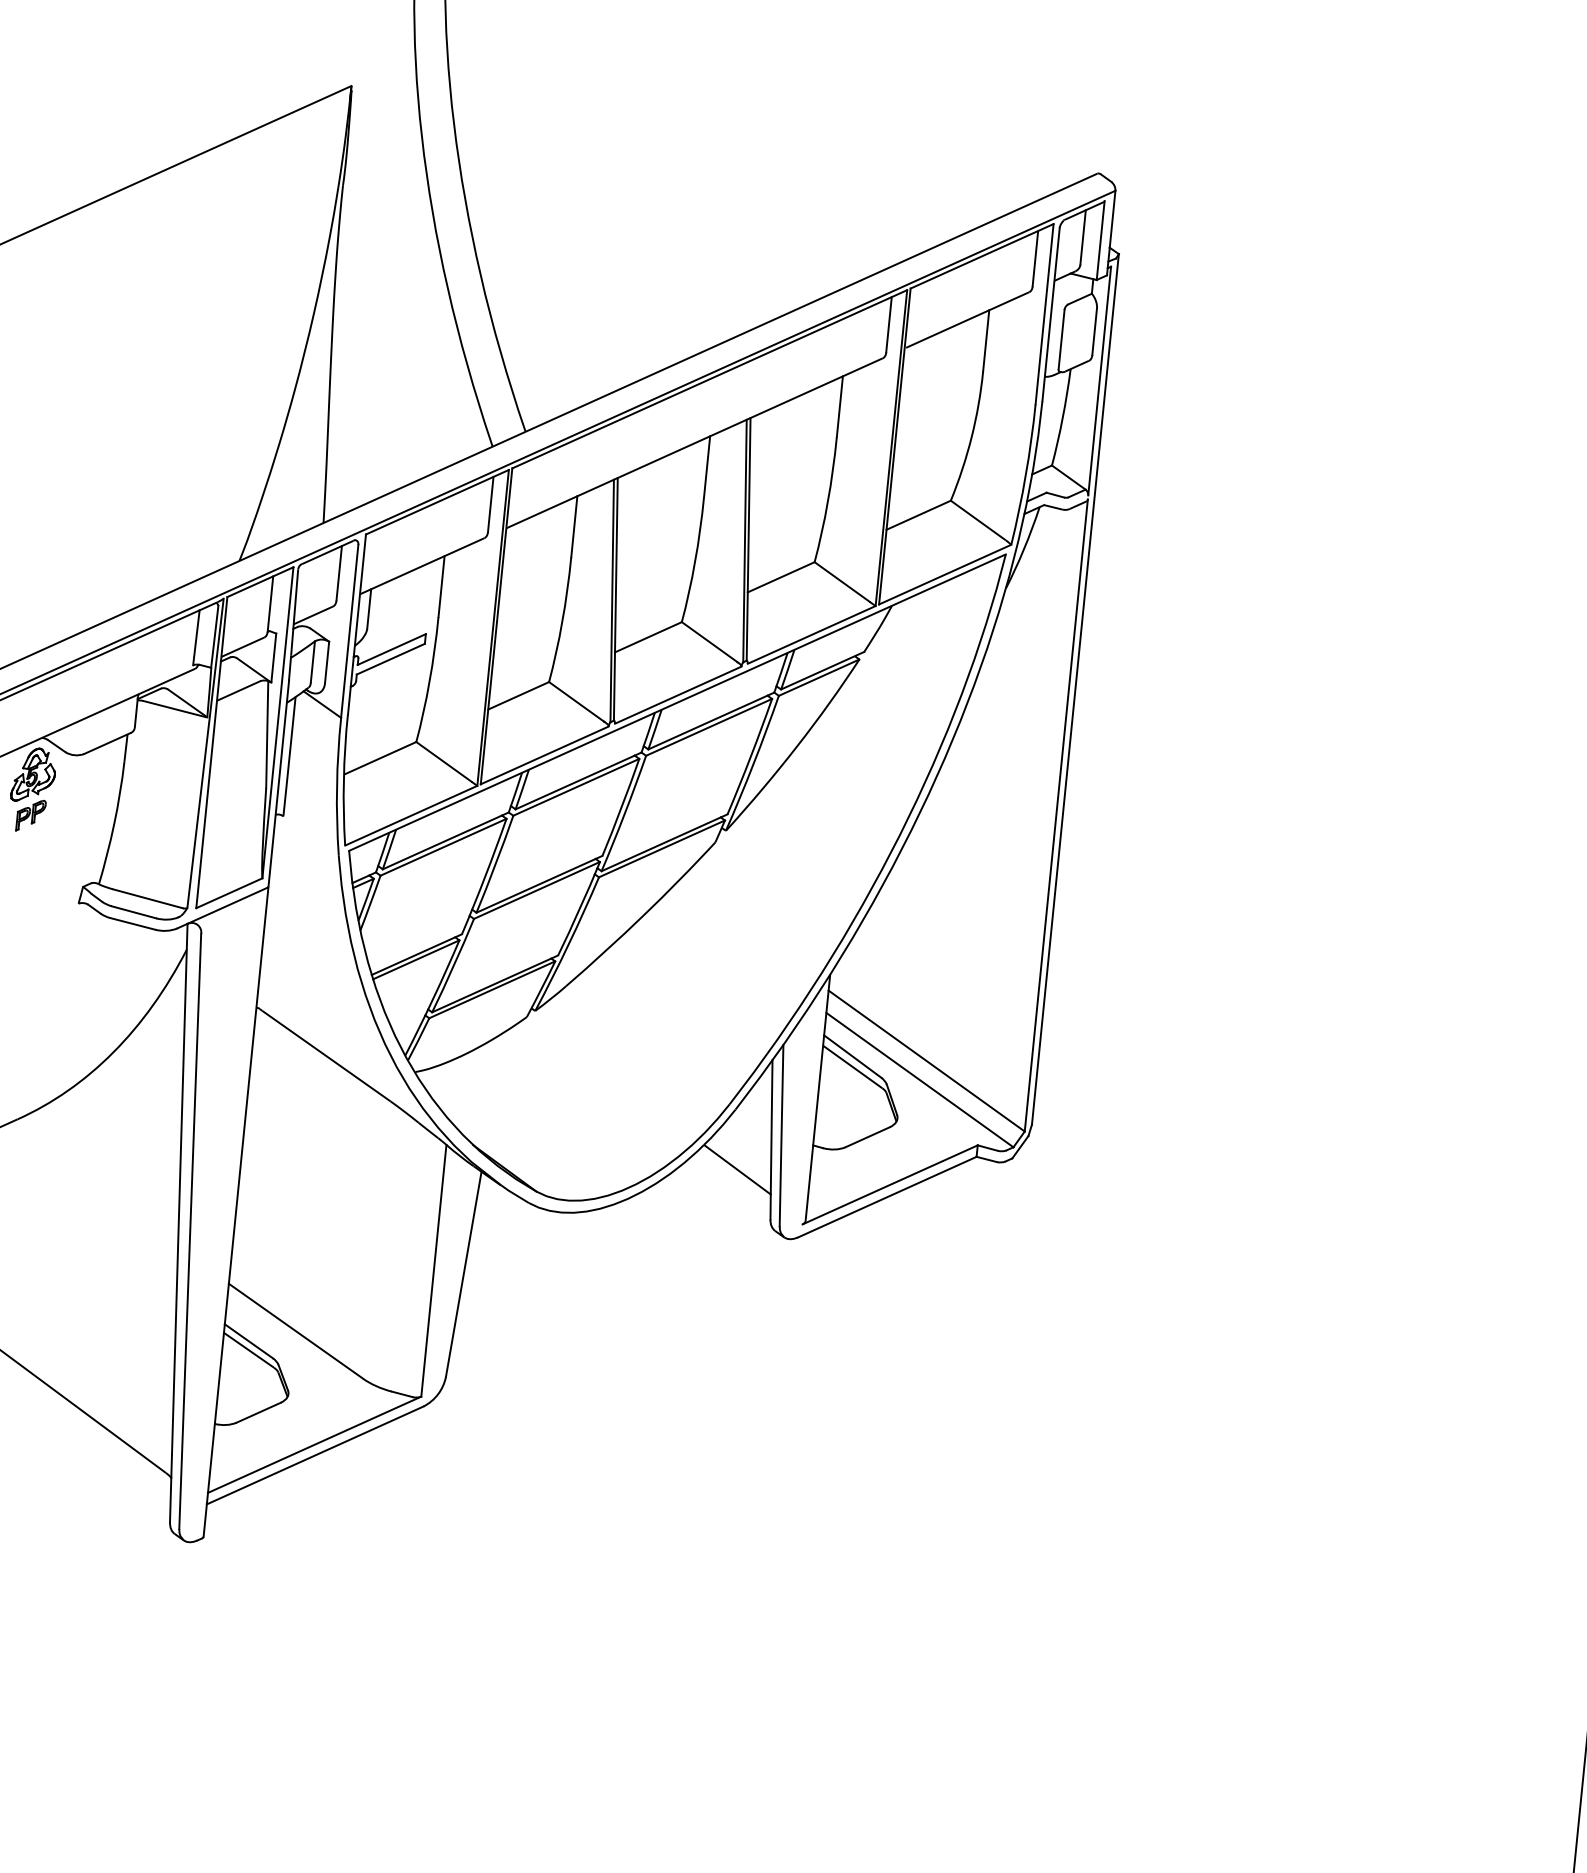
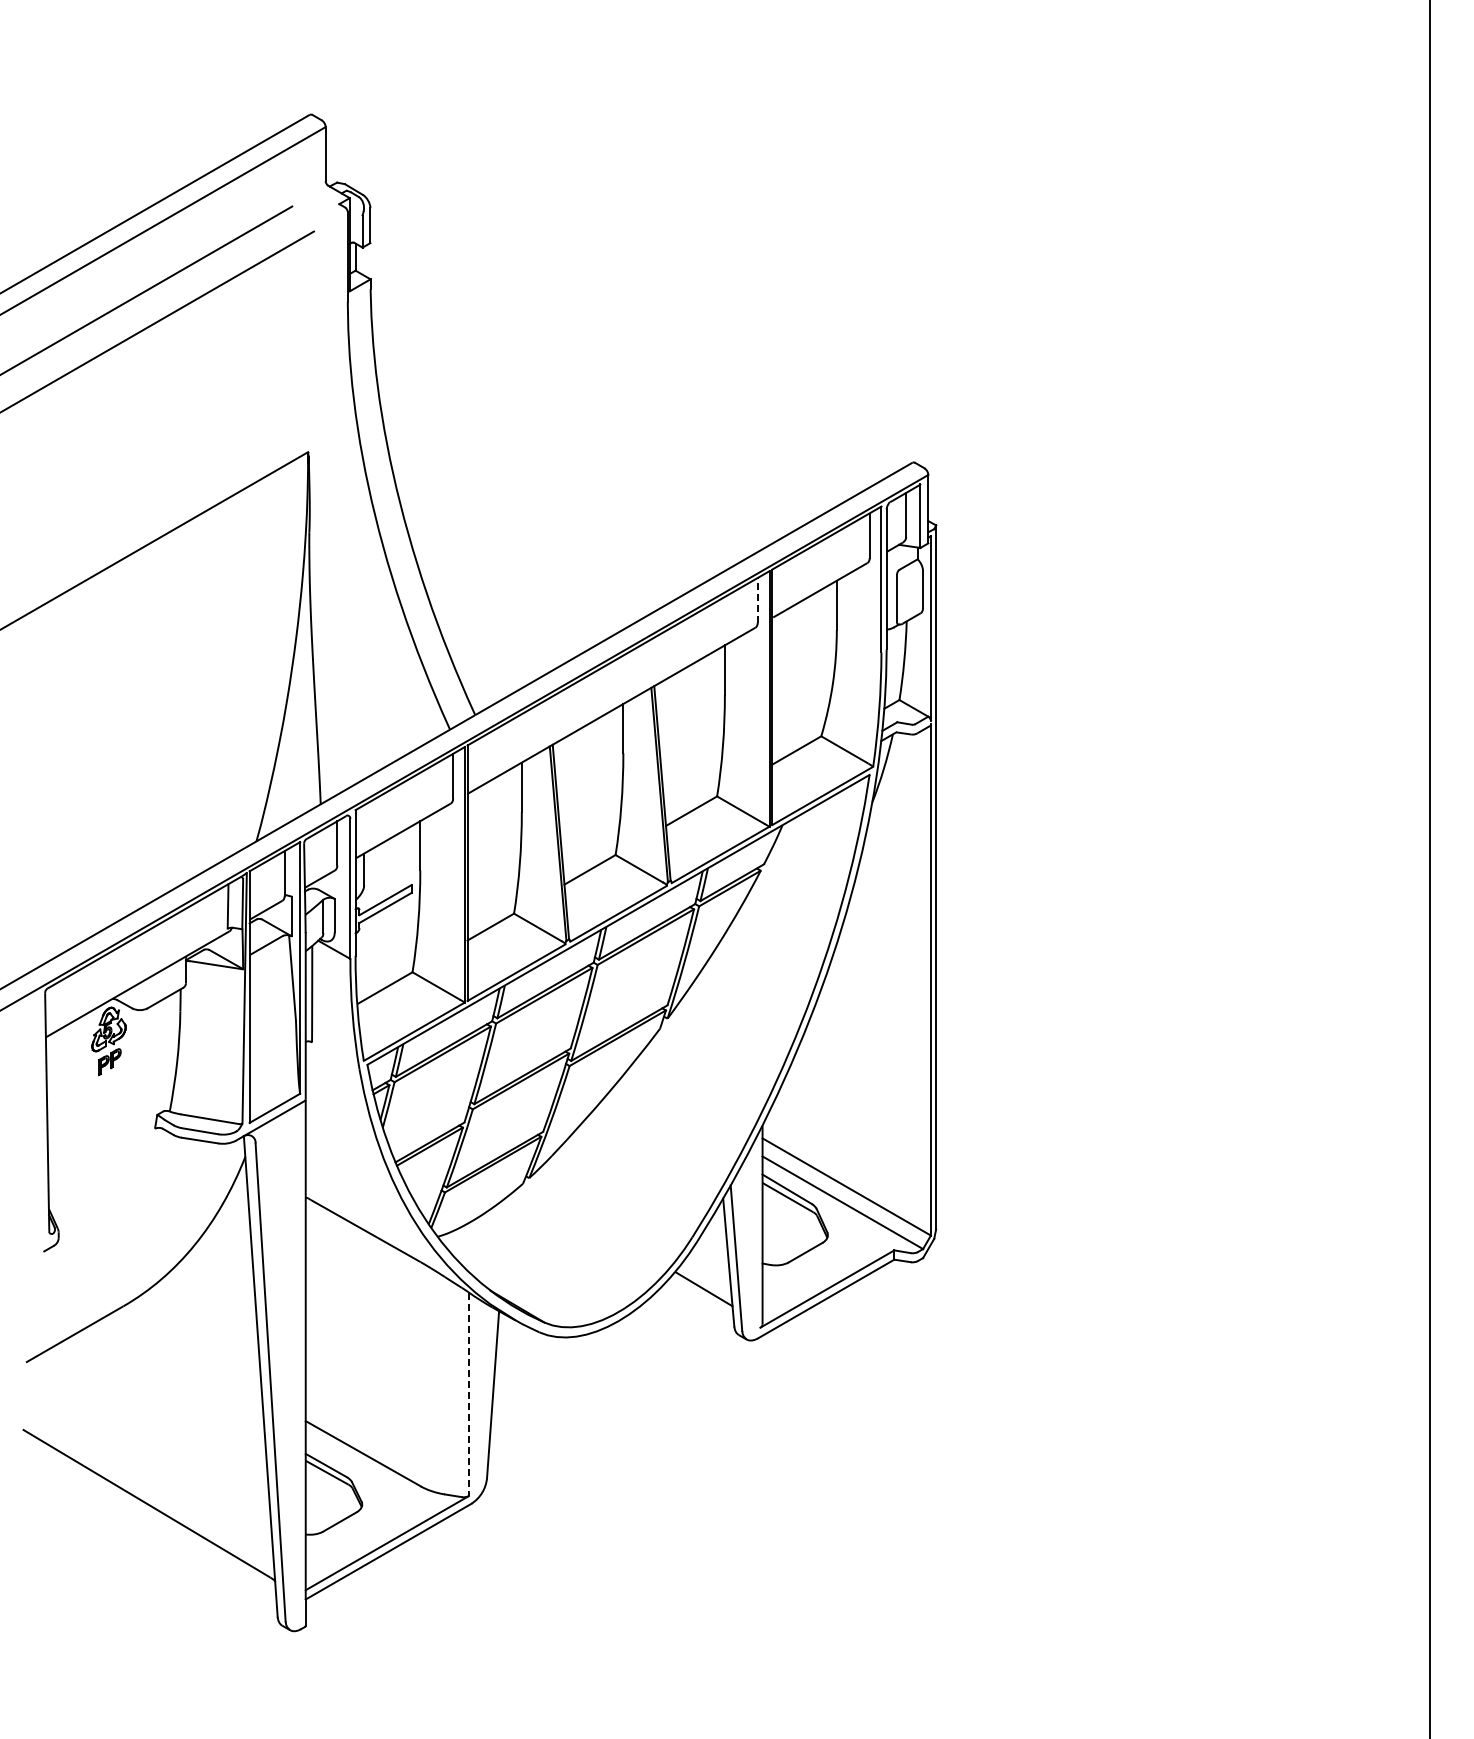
line: (888, 323) -> (757, 599), solid -> dashed
line: (433, 1270) -> (468, 1394), solid -> dashed

